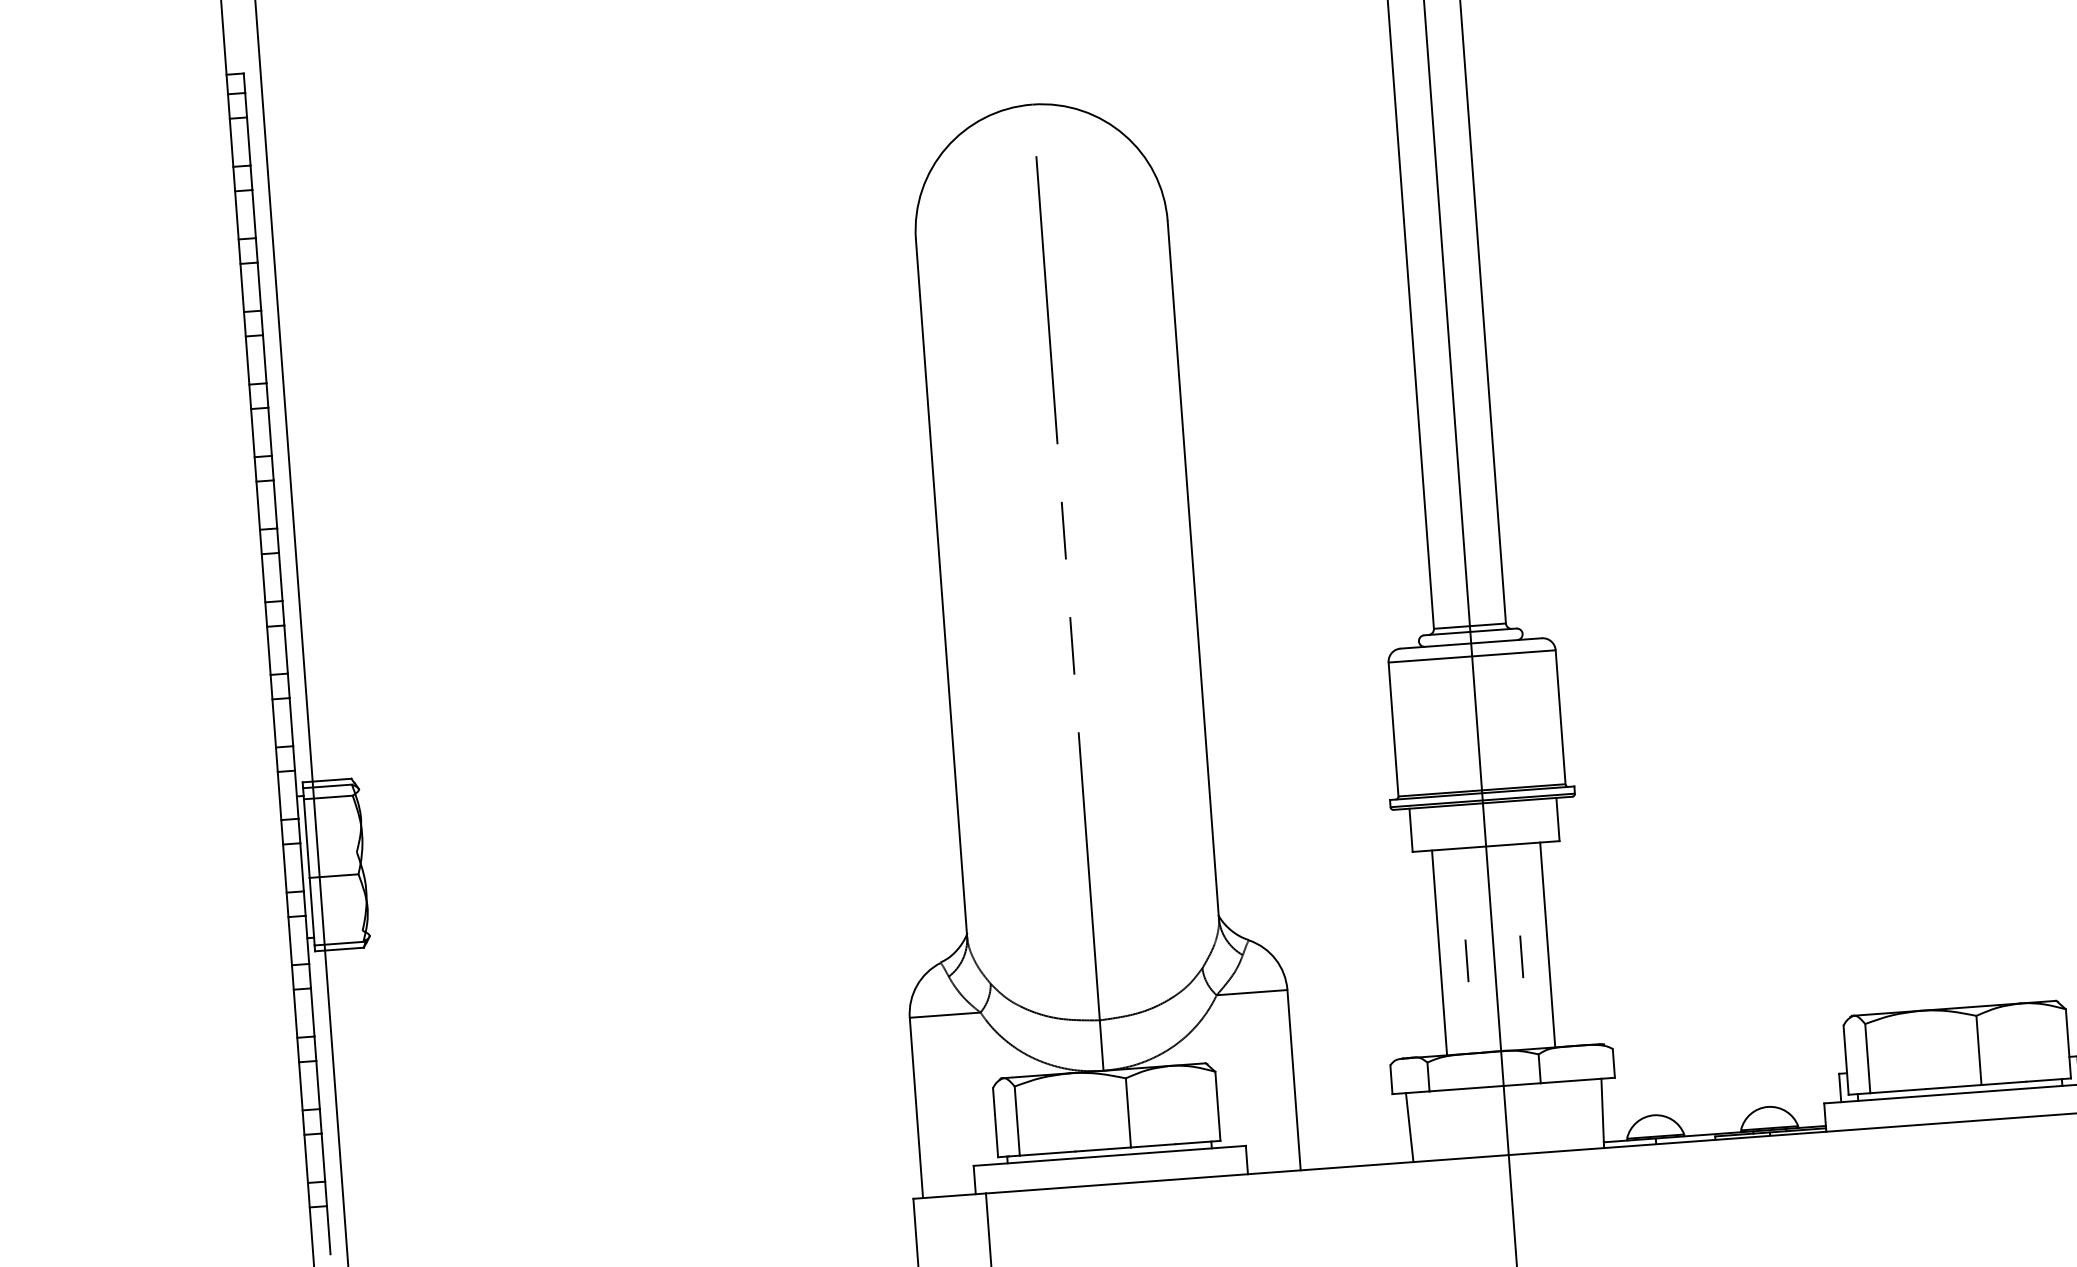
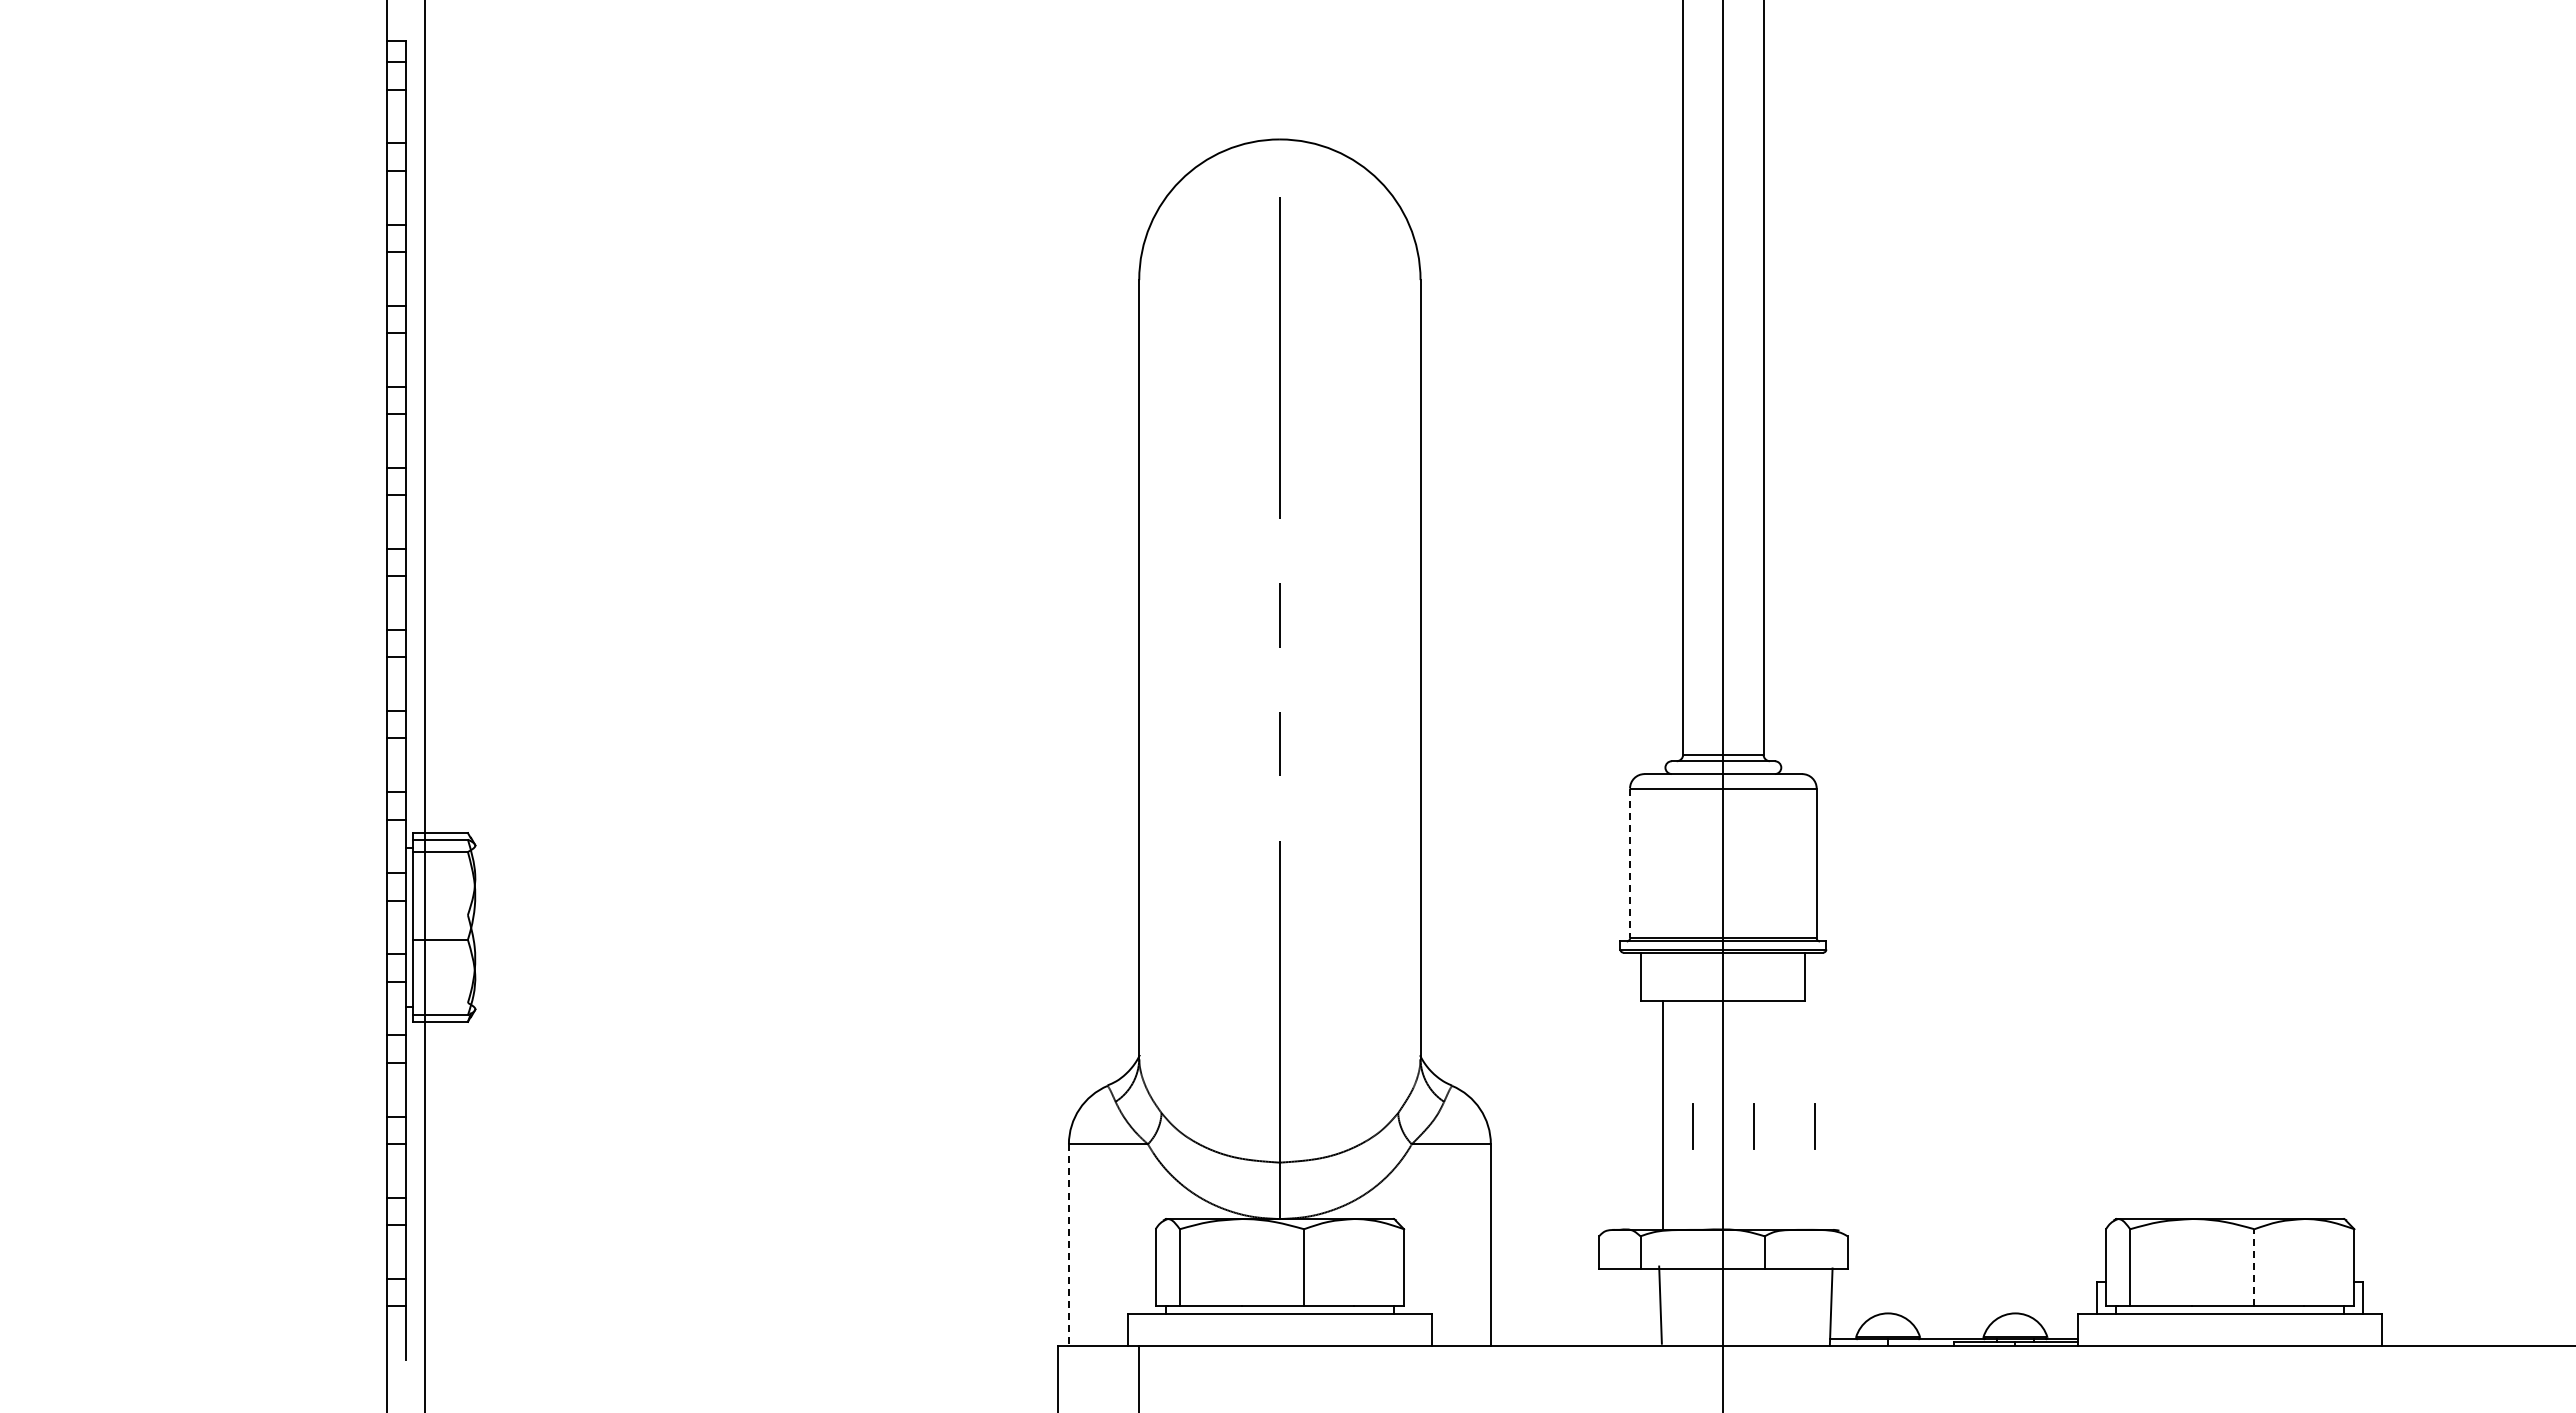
line: (1393, 729) -> (1630, 863), solid -> dashed
line: (1547, 945) -> (1783, 1115), removed
line: (1575, 952) -> (1814, 1126), added
line: (1978, 1050) -> (2254, 1267), solid -> dashed
line: (916, 1108) -> (1068, 1245), solid -> dashed
line: (1409, 1127) -> (1660, 1304), moved

